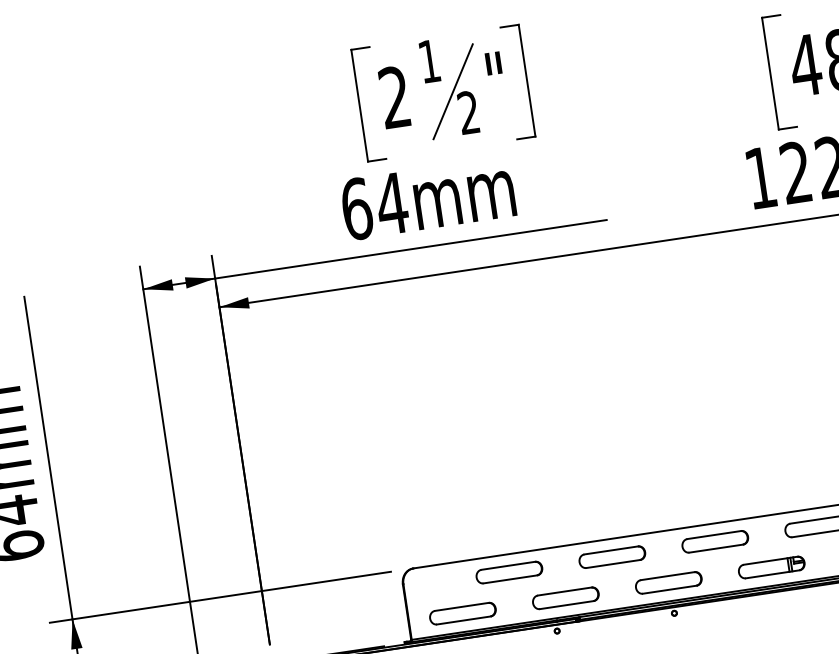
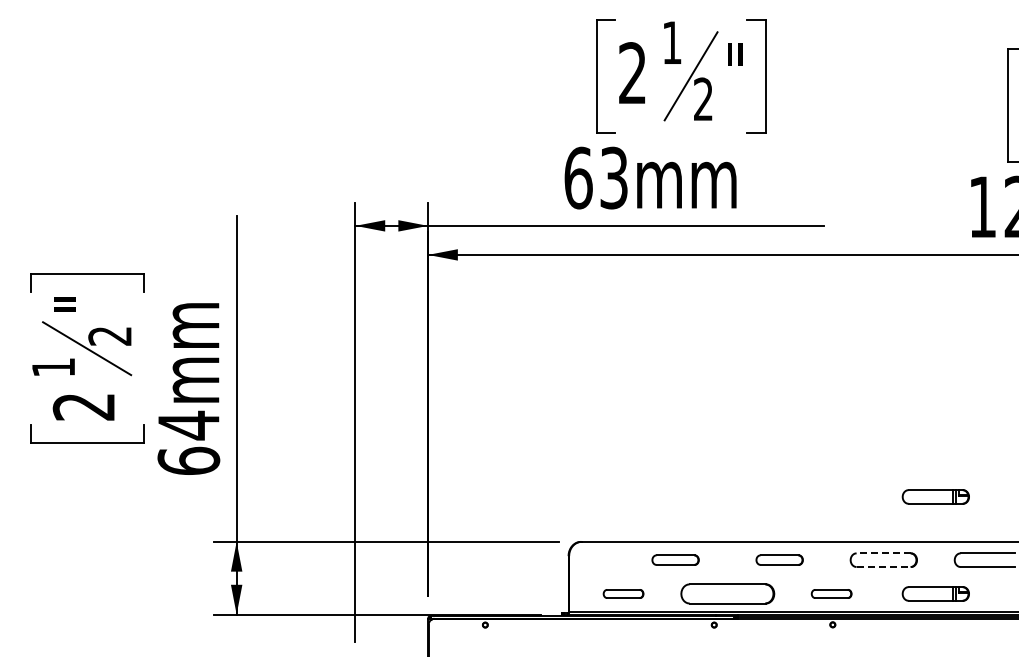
text: (391, 203) -> (613, 177), 64mm -> 63mm
part: (756, 471) -> (935, 496), added
line: (713, 535) -> (883, 553), solid -> dashed
line: (717, 548) -> (884, 567), solid -> dashed
part: (612, 556) -> (779, 559), size x0.7
part: (509, 571) -> (675, 559), size x0.7
part: (668, 582) -> (831, 593), size x0.6
part: (565, 597) -> (727, 593), size x1.4
part: (462, 613) -> (623, 593), size x0.6

